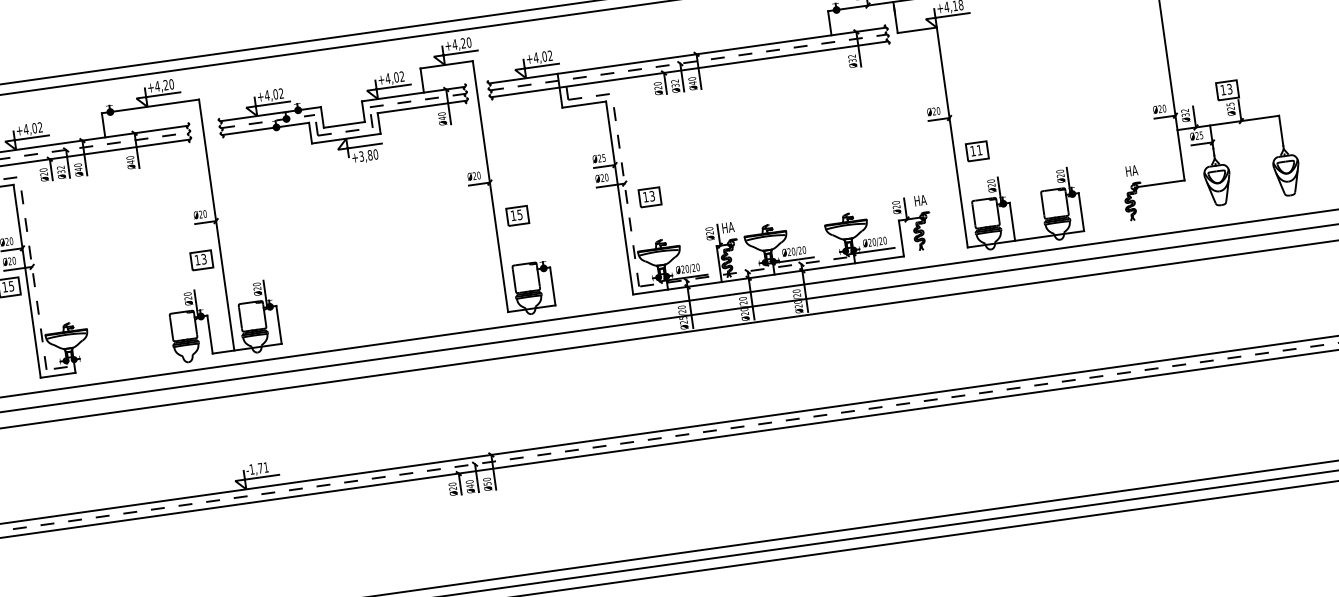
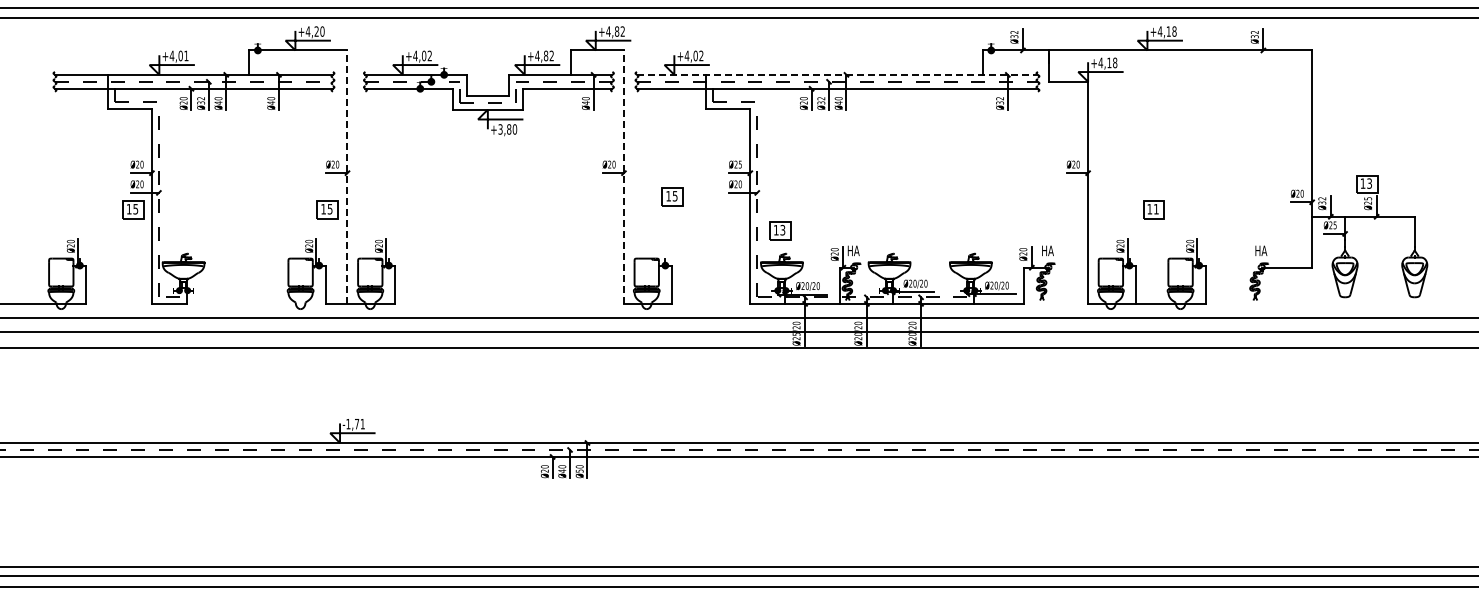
text: (466, 42) -> (620, 31), +4,20 -> +4,82
line: (687, 55) -> (837, 74), solid -> dashed
text: (395, 77) -> (545, 55), +4,02 -> +4,82
text: (40, 126) -> (186, 55), +4,02 -> +4,01
part: (976, 150) -> (1153, 209), moved
line: (490, 186) -> (623, 177), solid -> dashed
part: (649, 196) -> (780, 230), moved
part: (517, 215) -> (672, 196), moved
line: (216, 225) -> (347, 177), solid -> dashed
text: (204, 257) -> (330, 207), 13 -> 15

